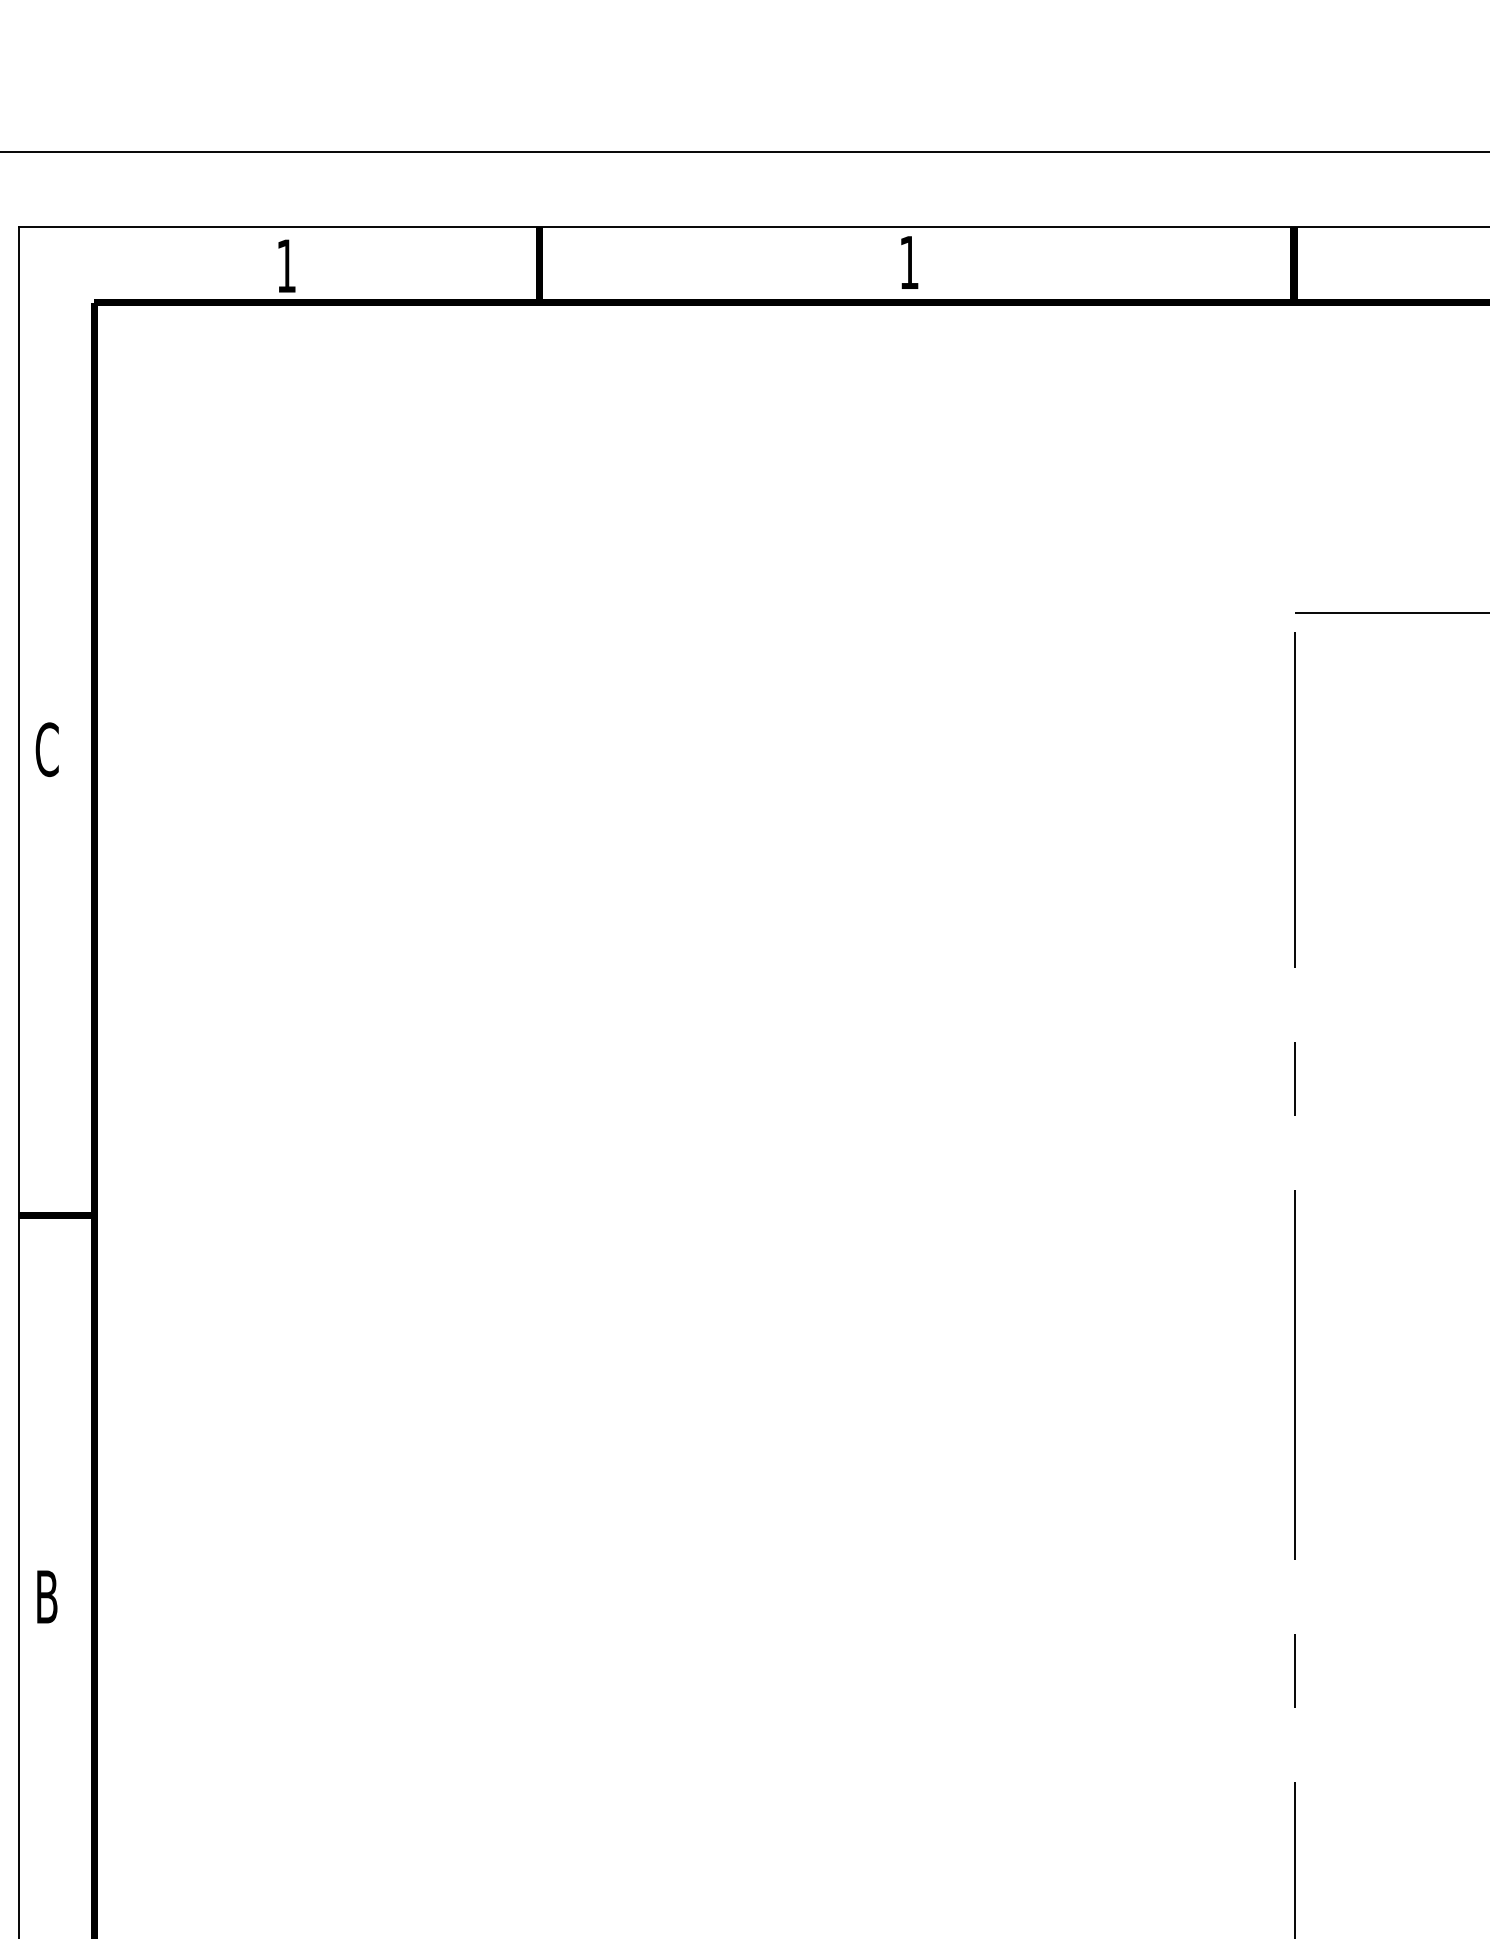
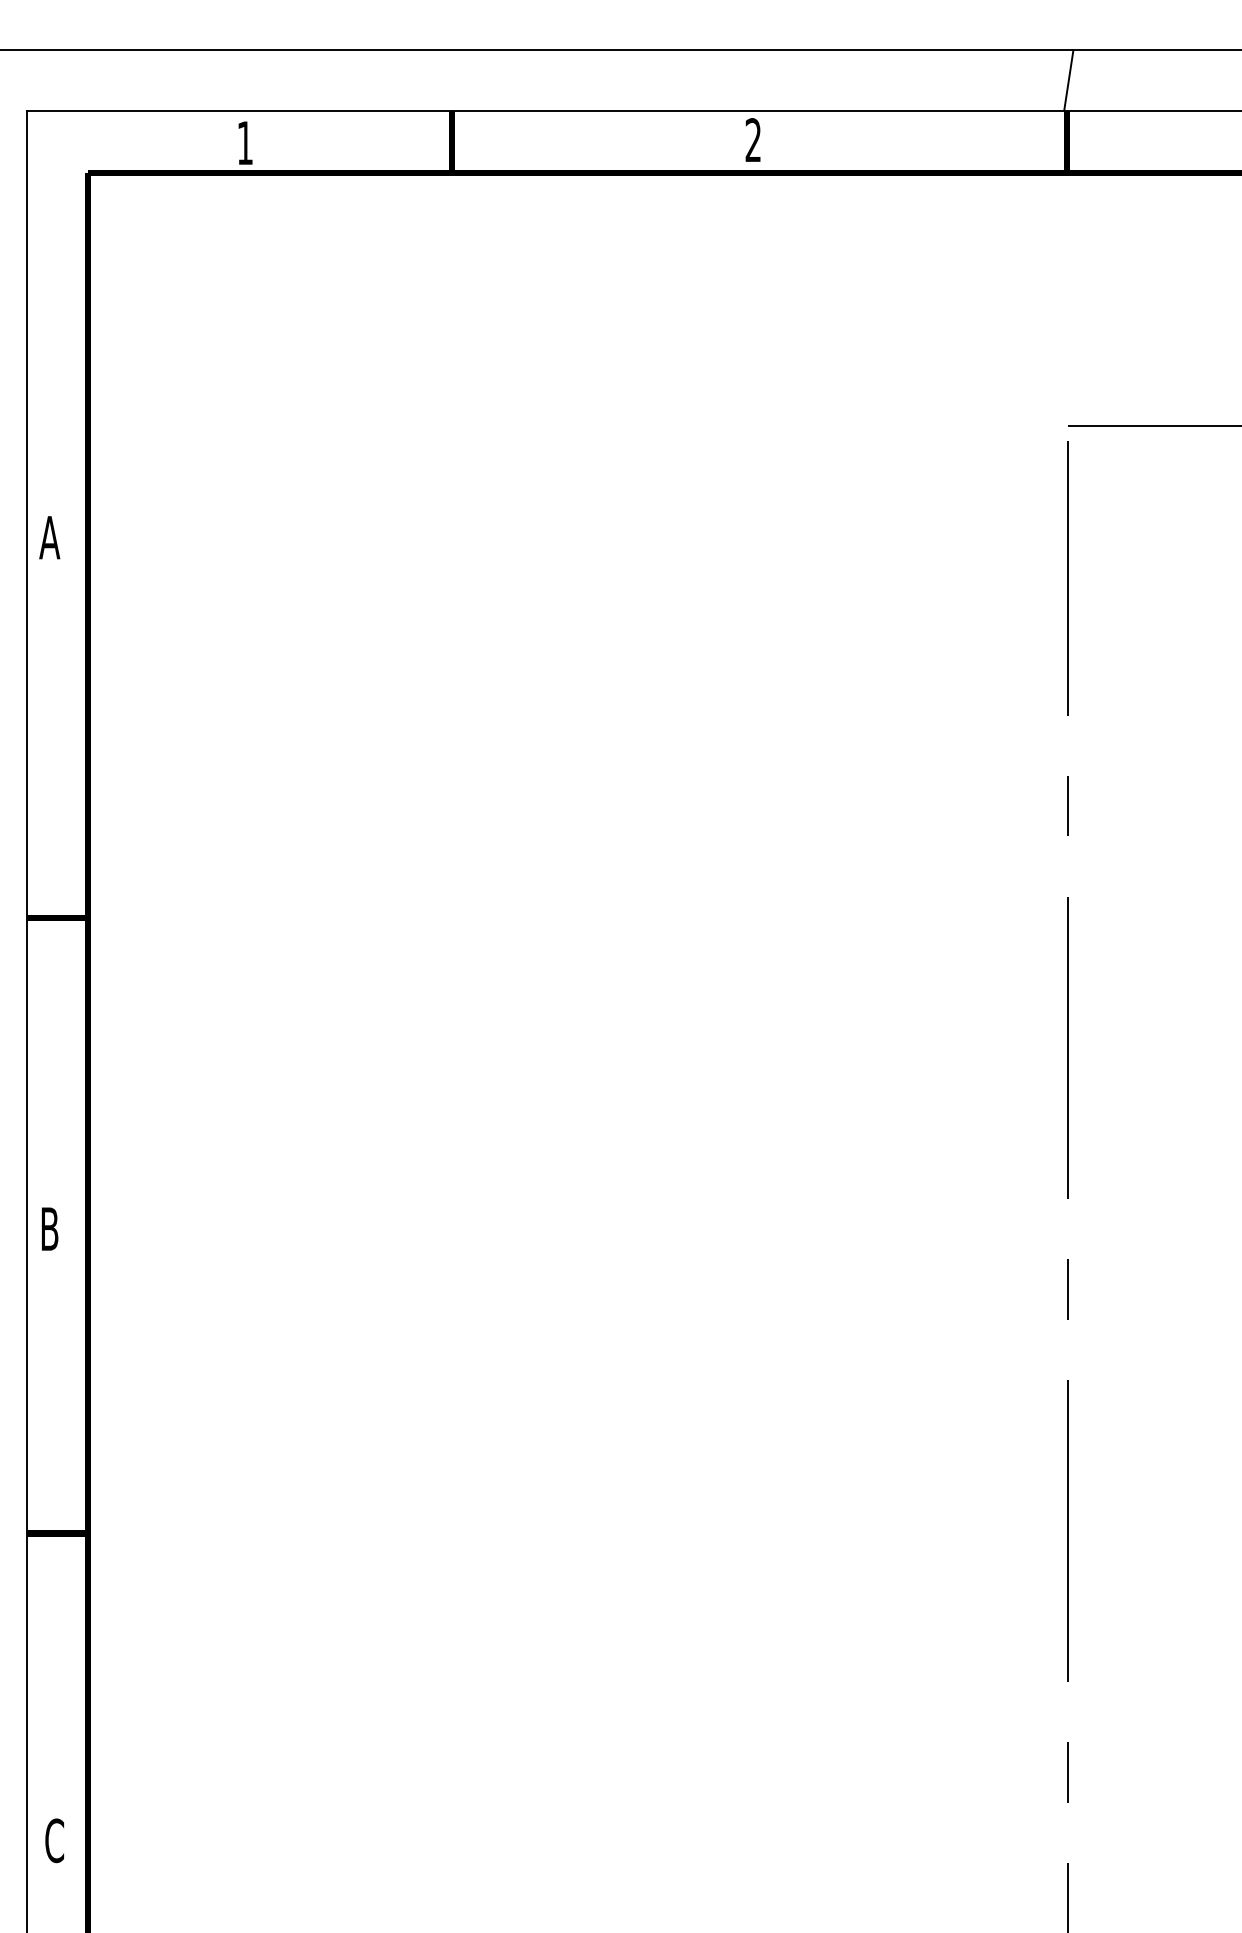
line: (1295, 189) -> (1068, 80), added
text: (908, 261) -> (752, 139), 1 -> 2
text: (46, 749) -> (49, 537), C -> A

